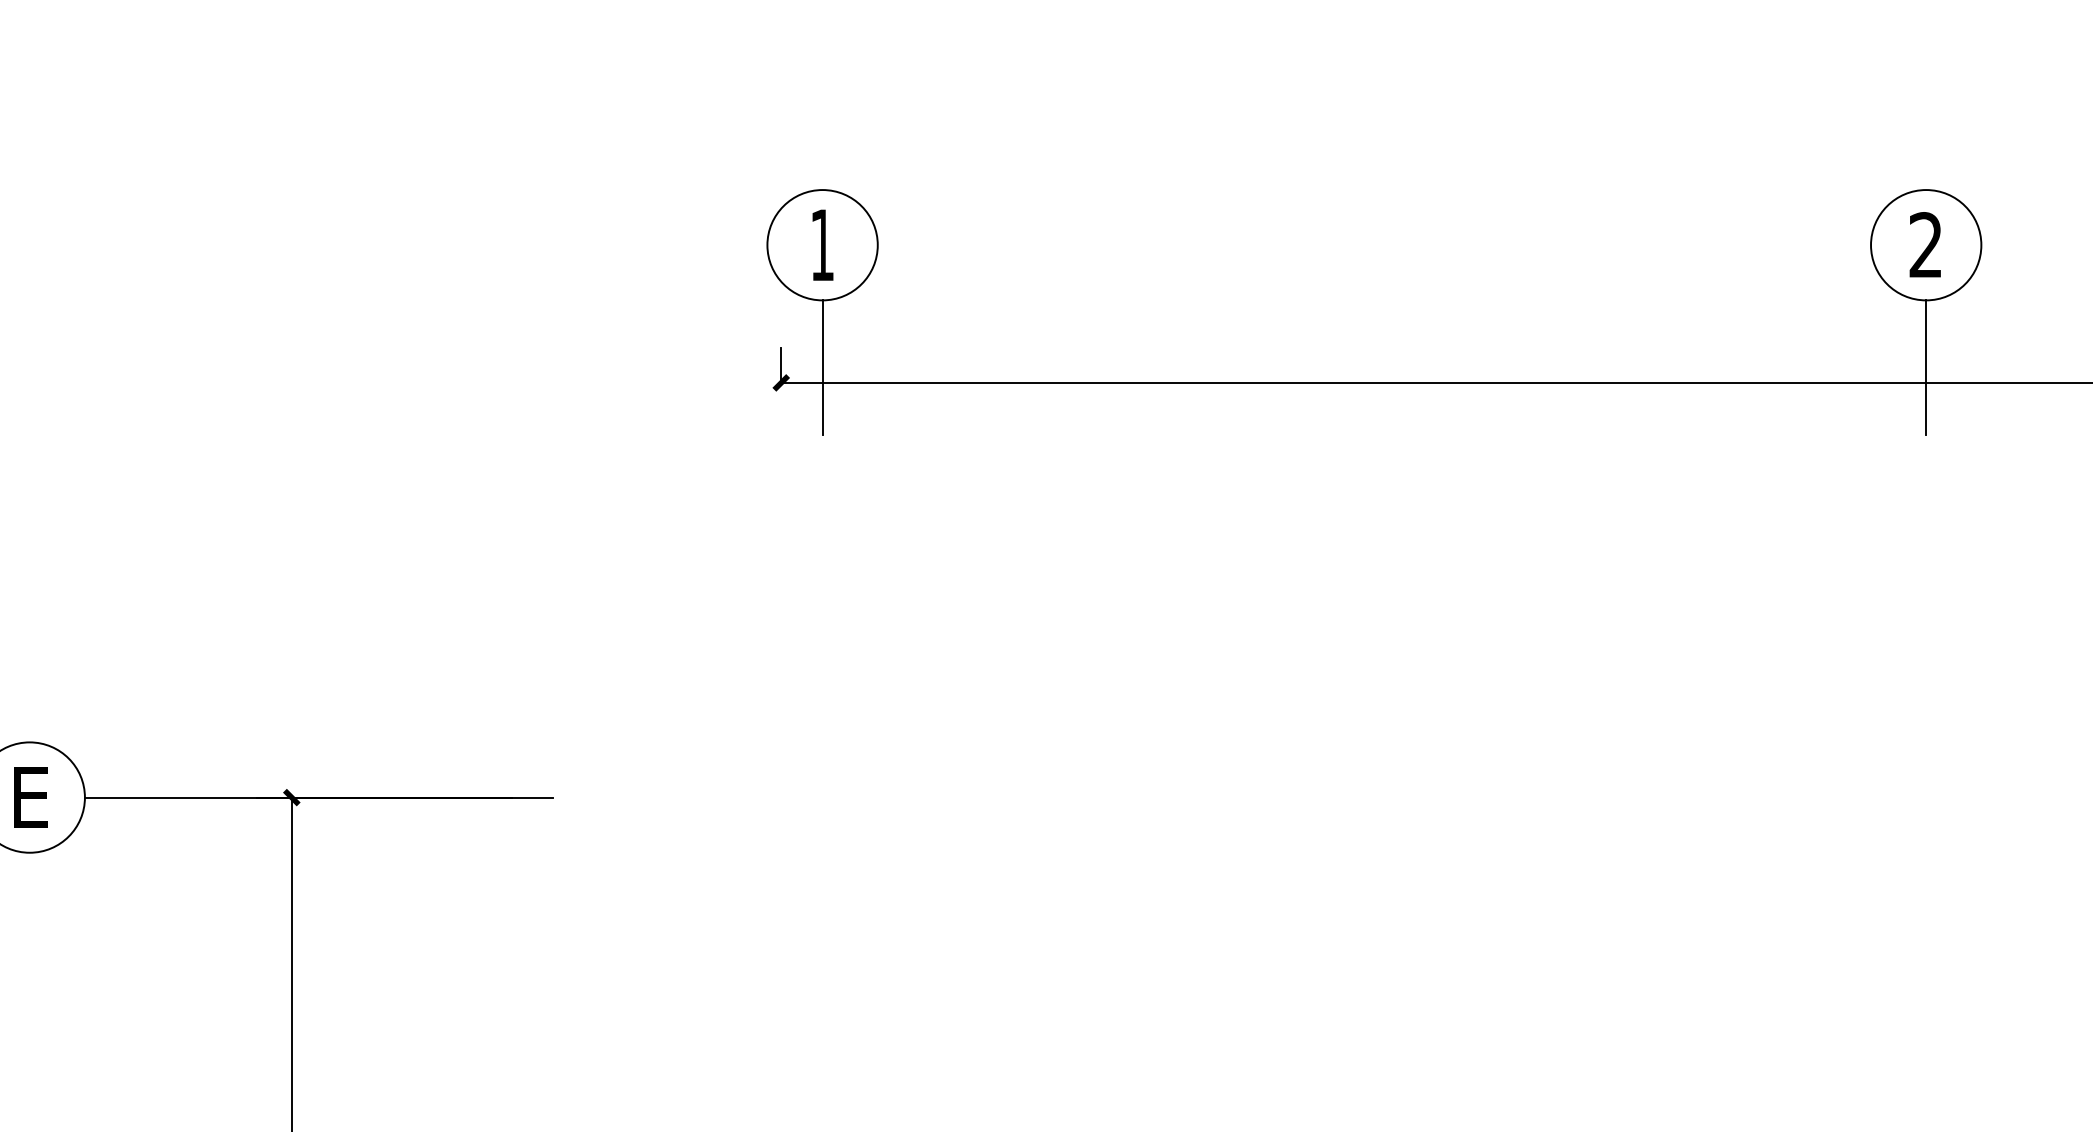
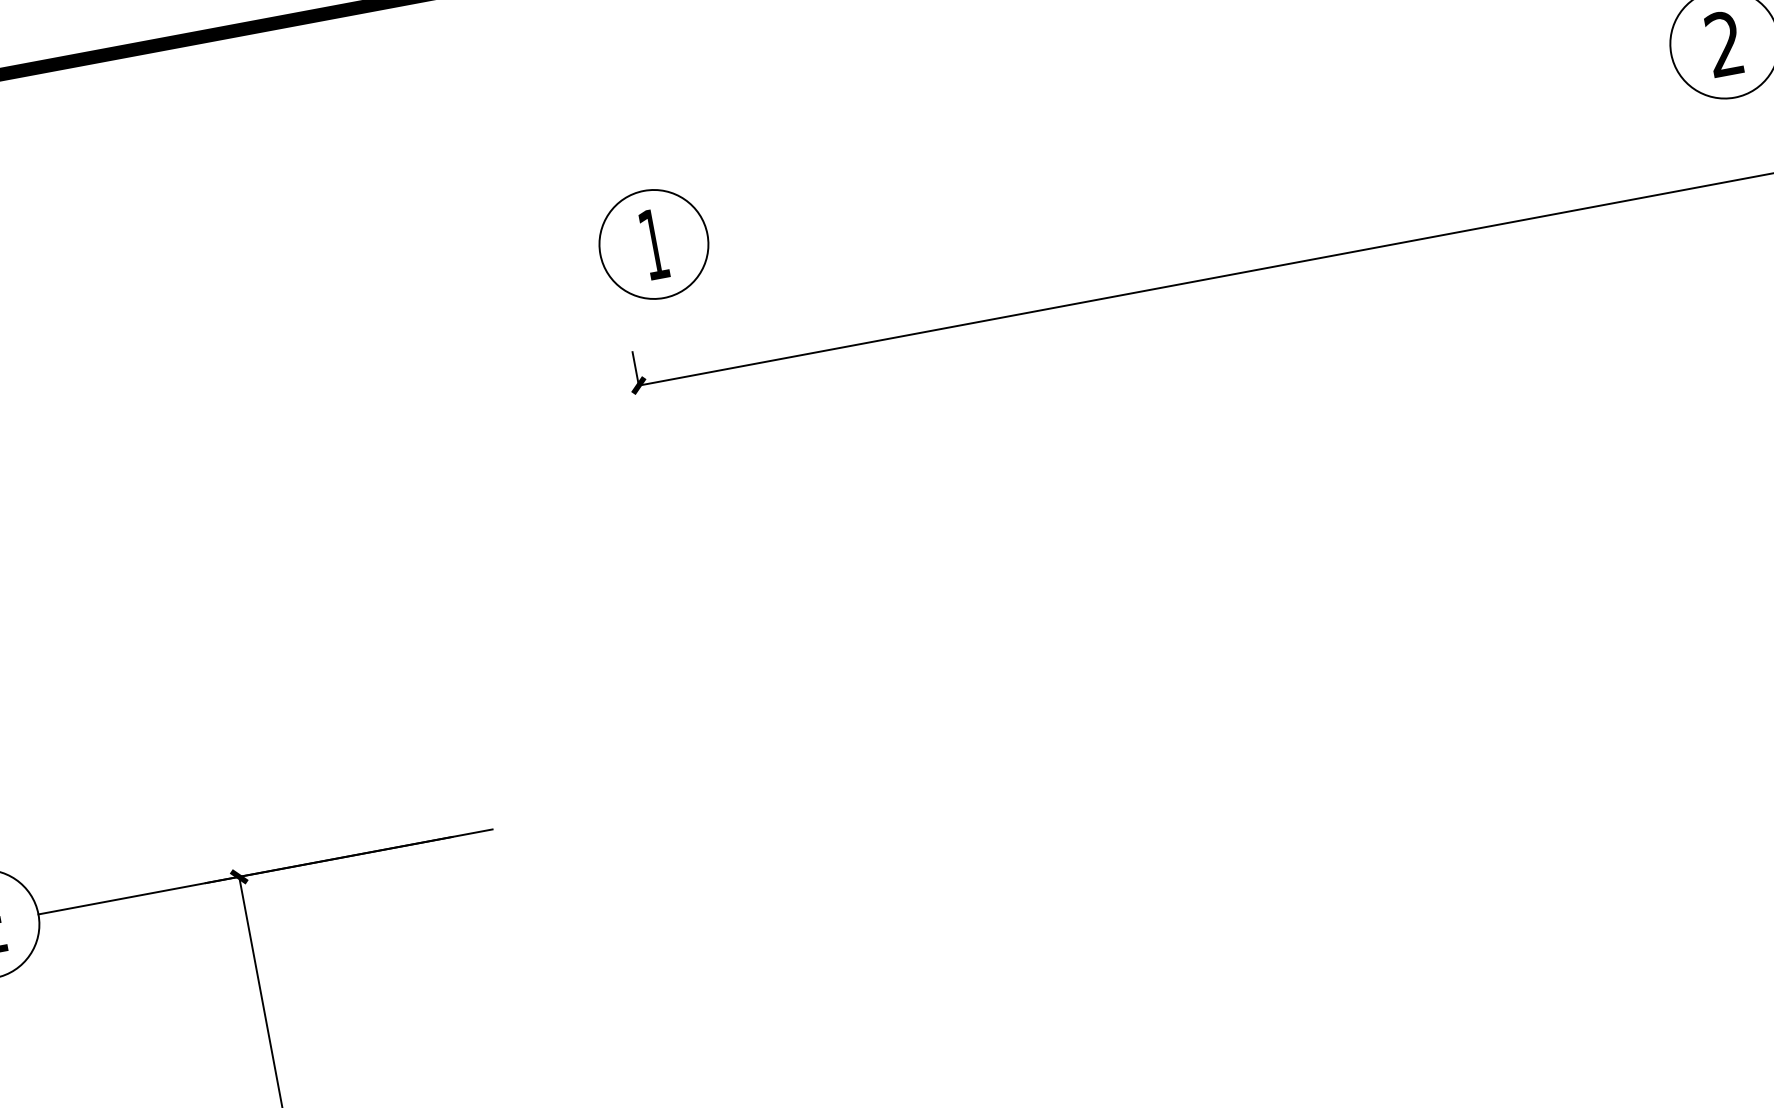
line: (822, 367) -> (676, 363), removed
line: (1926, 367) -> (1747, 162), removed

